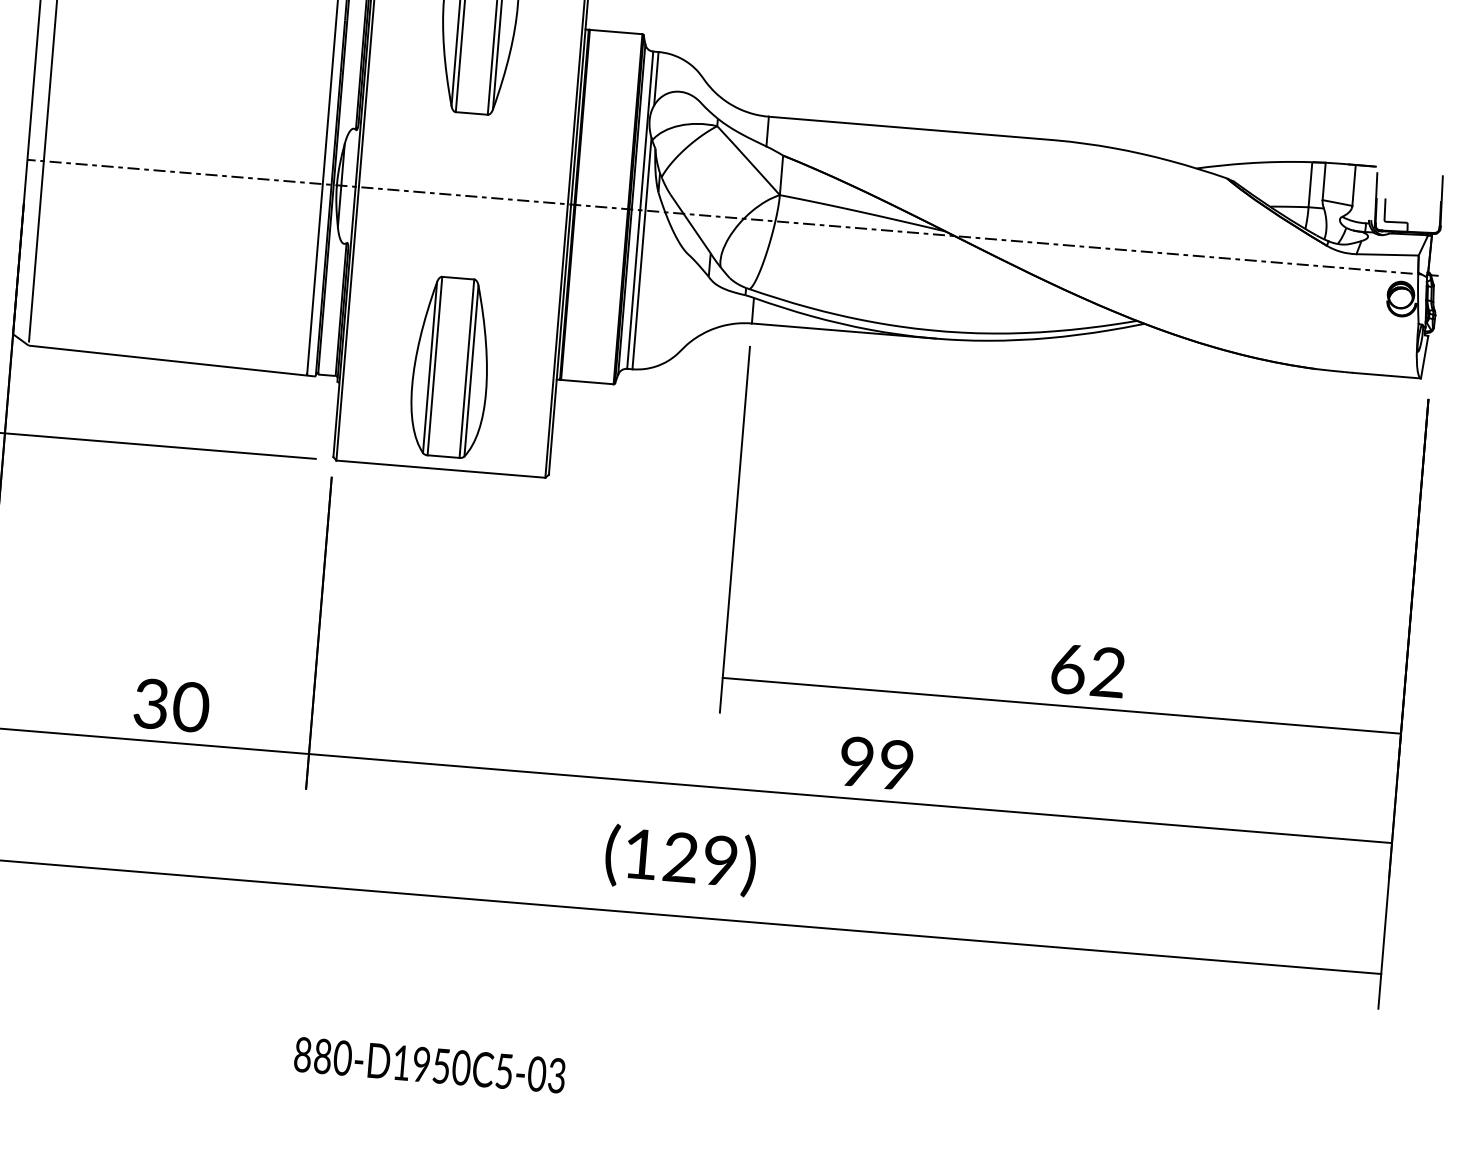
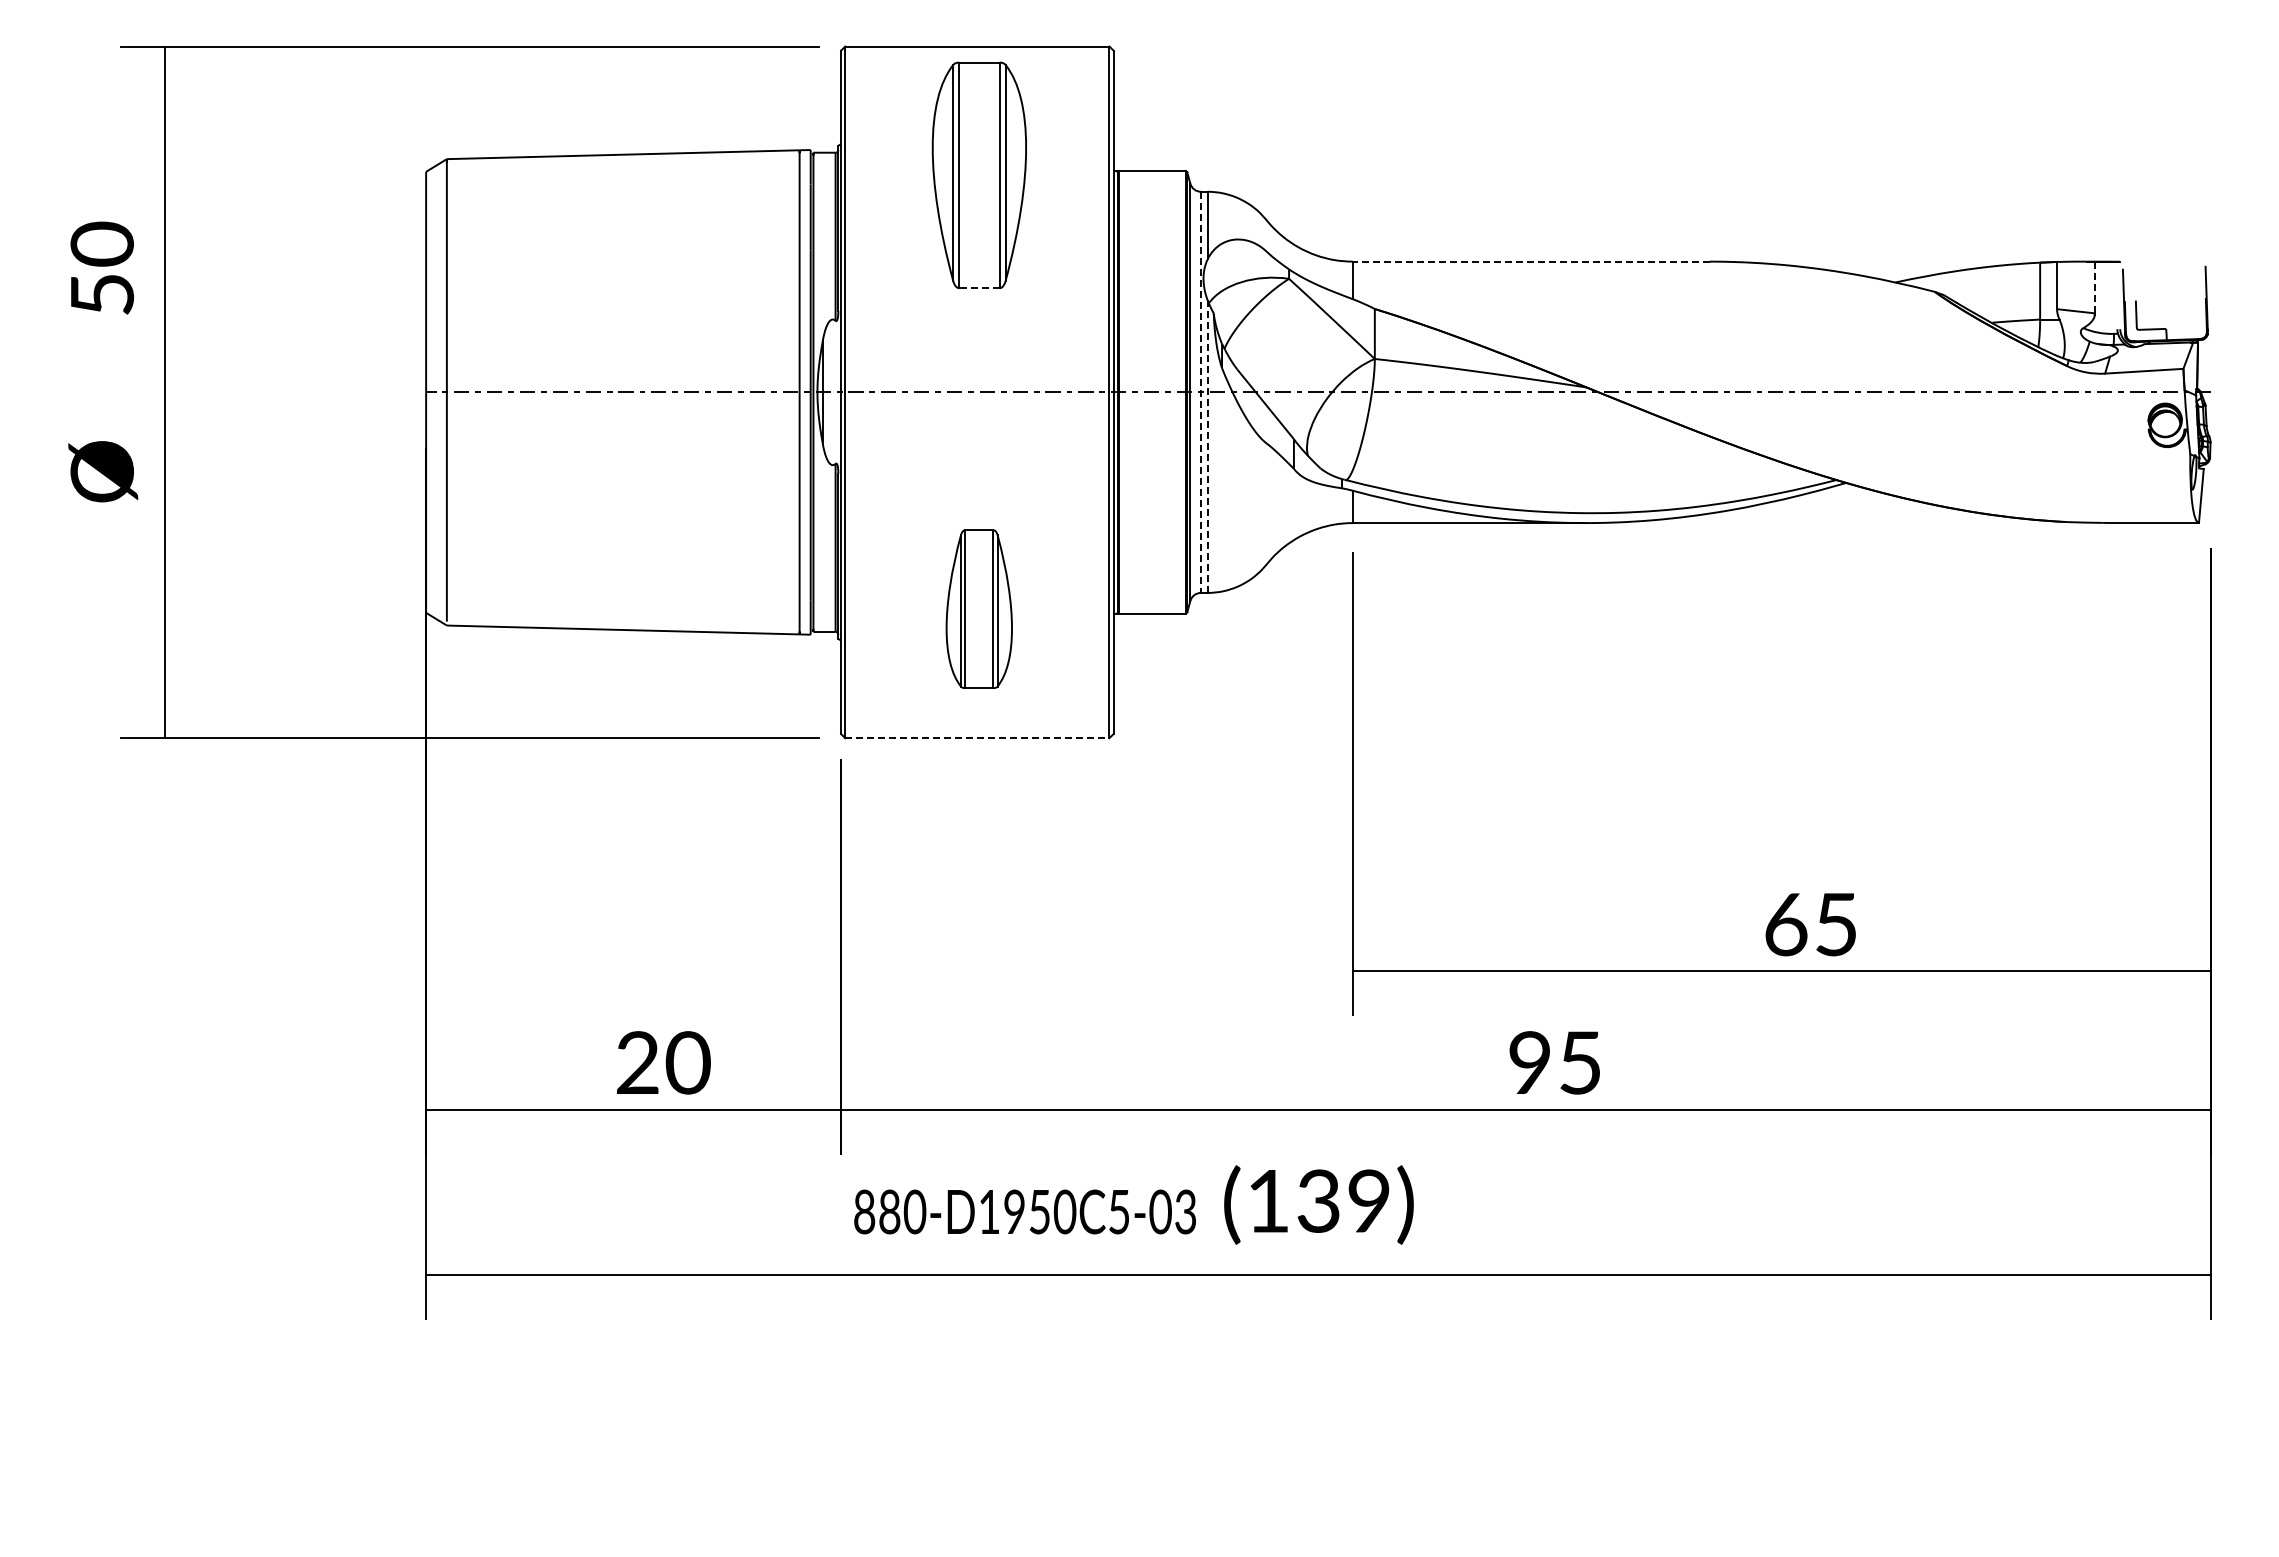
line: (471, 113) -> (978, 288), solid -> dashed
line: (910, 128) -> (1531, 261), solid -> dashed
line: (1354, 185) -> (2095, 287), solid -> dashed
line: (639, 210) -> (1200, 392), solid -> dashed
line: (641, 254) -> (1207, 447), solid -> dashed
part: (450, 366) -> (978, 608), size x0.7
line: (440, 469) -> (977, 738), solid -> dashed
text: (1107, 672) -> (1835, 924), 62 -> 65
text: (150, 704) -> (637, 1063), 30 -> 20
text: (896, 764) -> (1580, 1062), 99 -> 95
text: (680, 857) -> (1318, 1201), (129) -> (139)
text: (429, 1064) -> (1024, 1211), moved

